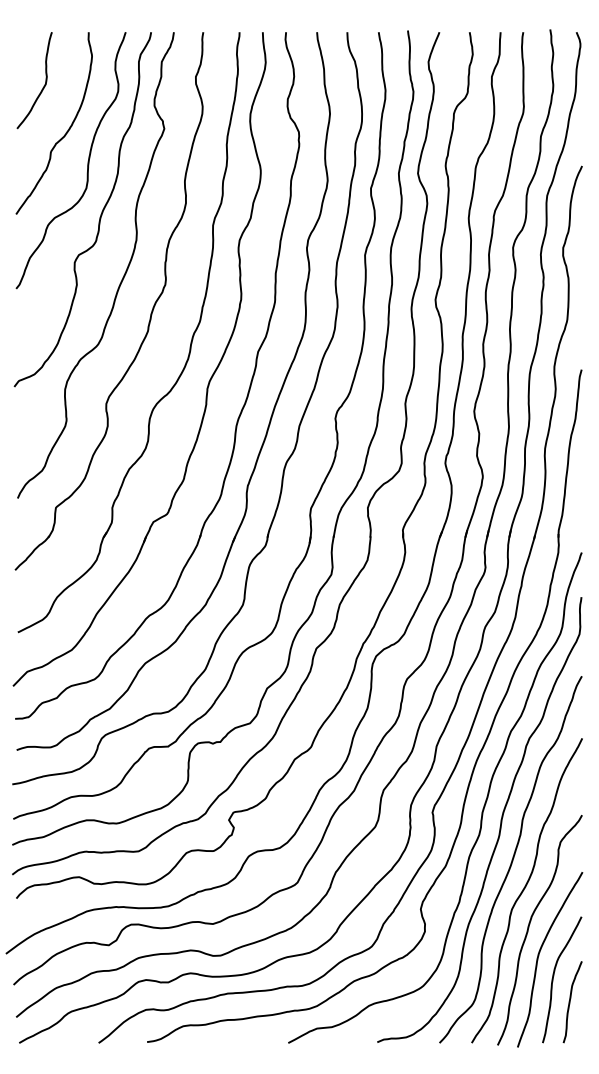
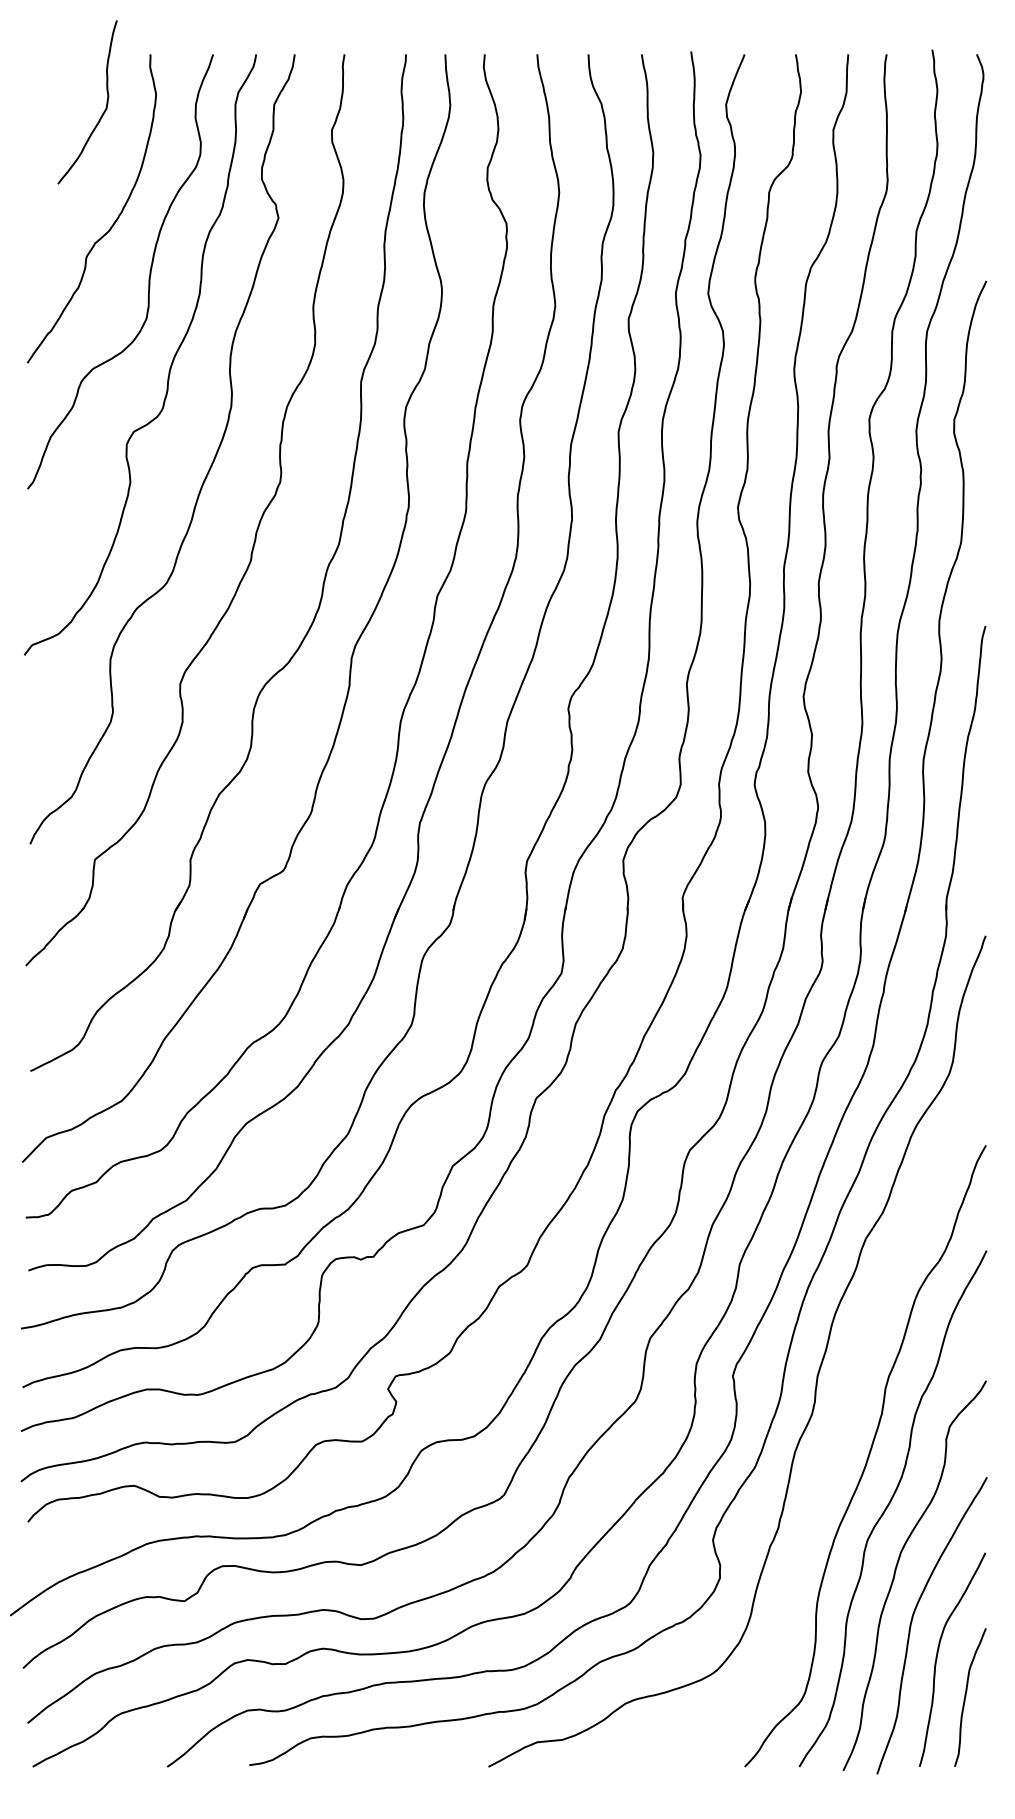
curve: (42, 87) -> (100, 114), moved
curve: (500, 819) -> (848, 1388), removed

